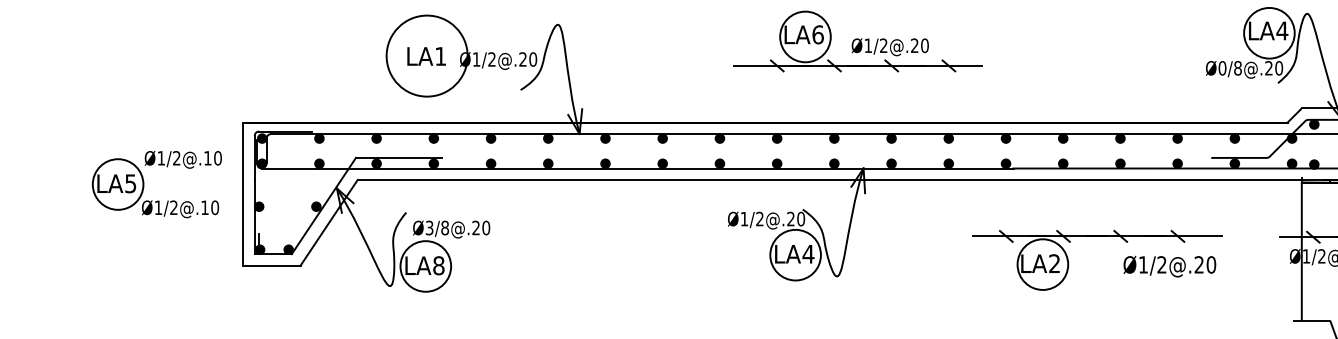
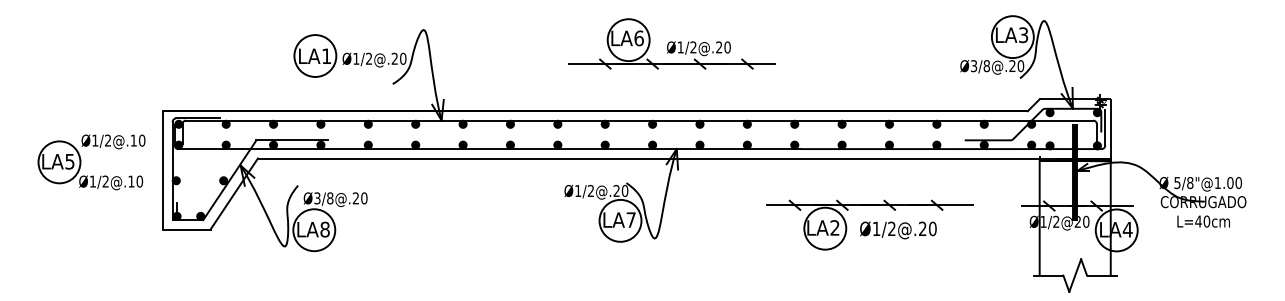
text: (1282, 31) -> (1023, 35), LA4 -> LA3
circle: (427, 55) -> (315, 55), size x0.62
text: (1221, 68) -> (973, 66), Ø0/8@.20 -> Ø3/8@.20
text: (808, 253) -> (631, 219), LA4 -> LA7
text: (1169, 266) -> (898, 230), moved

